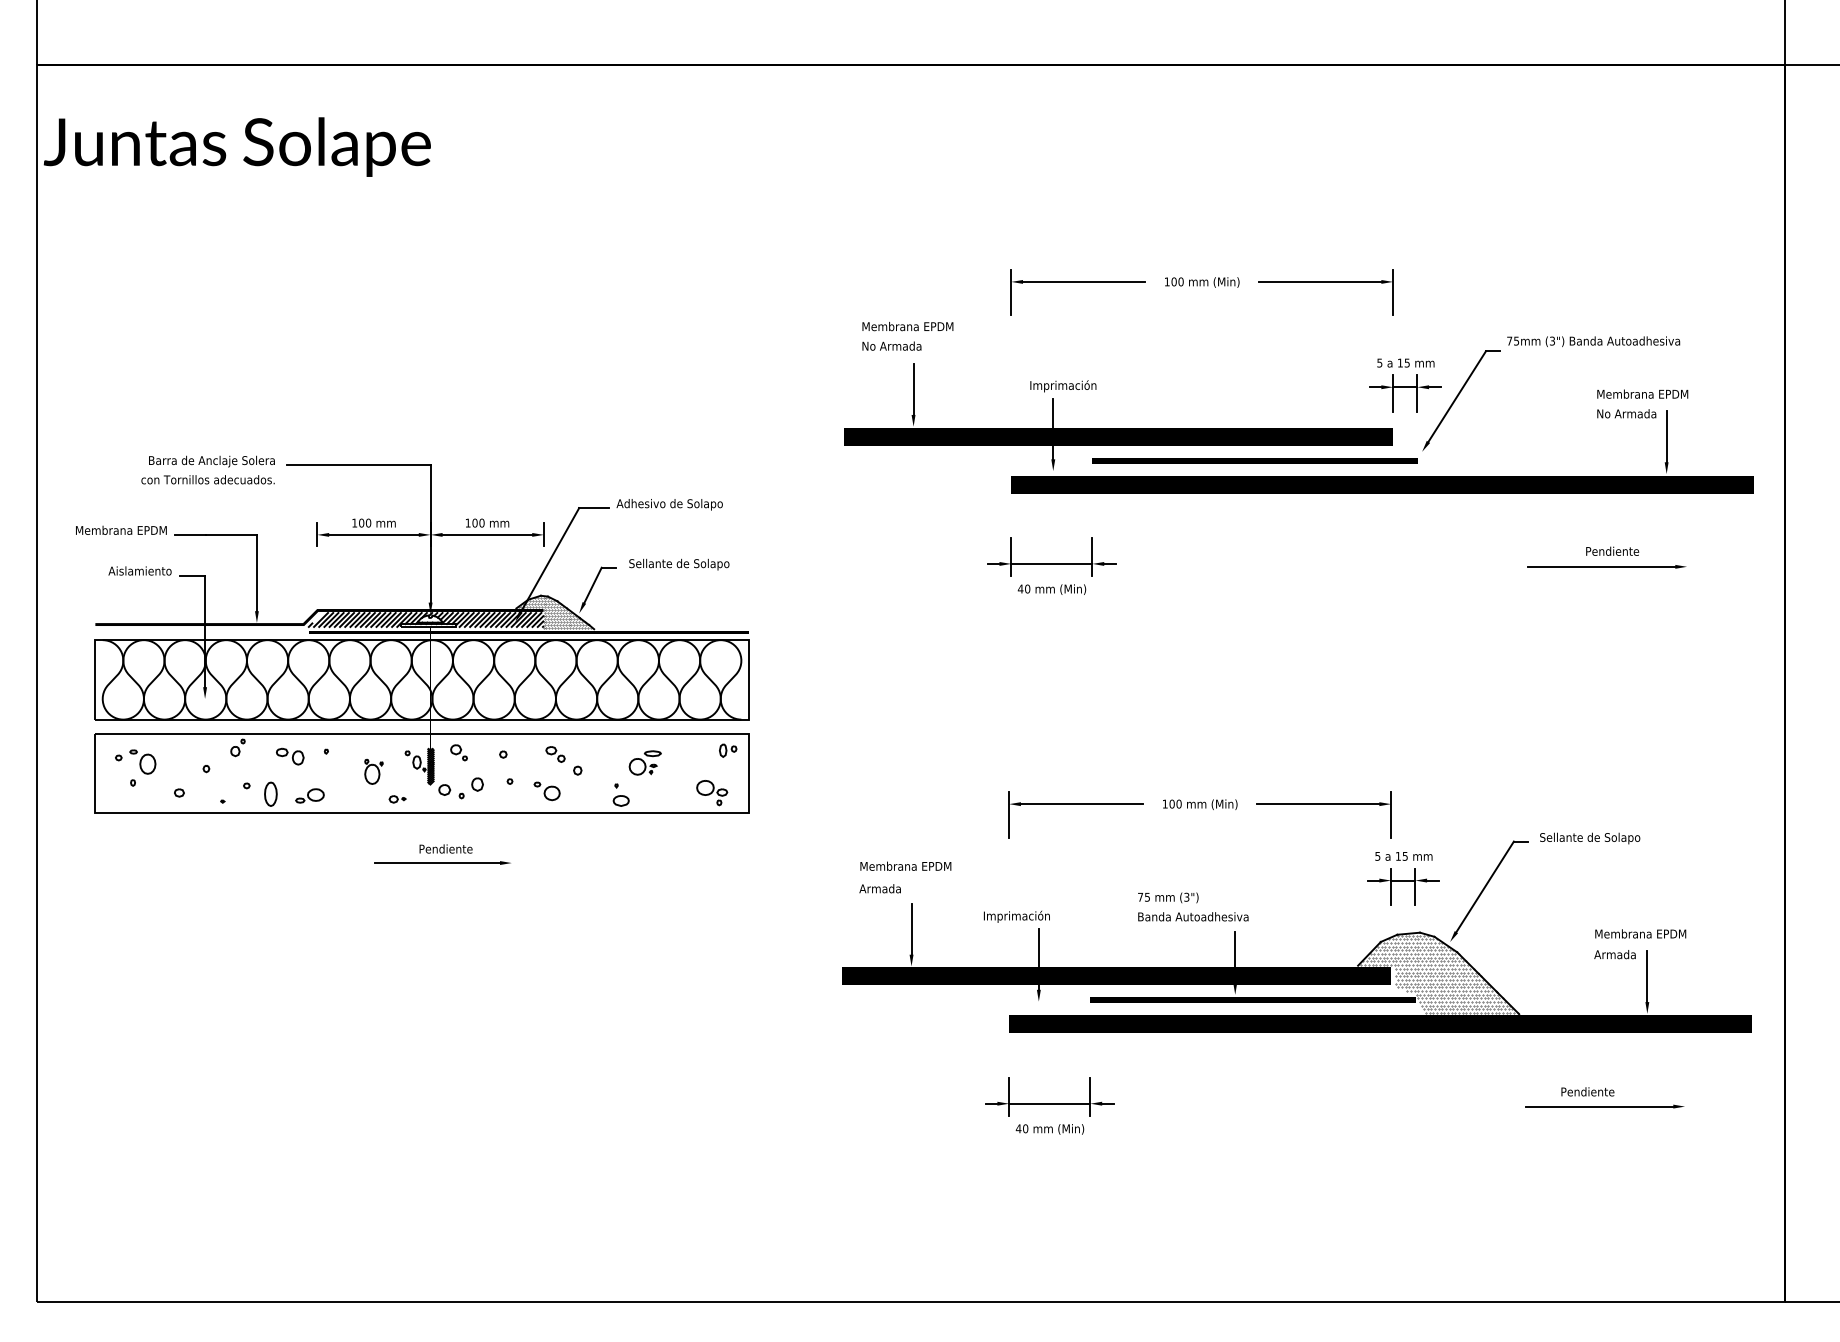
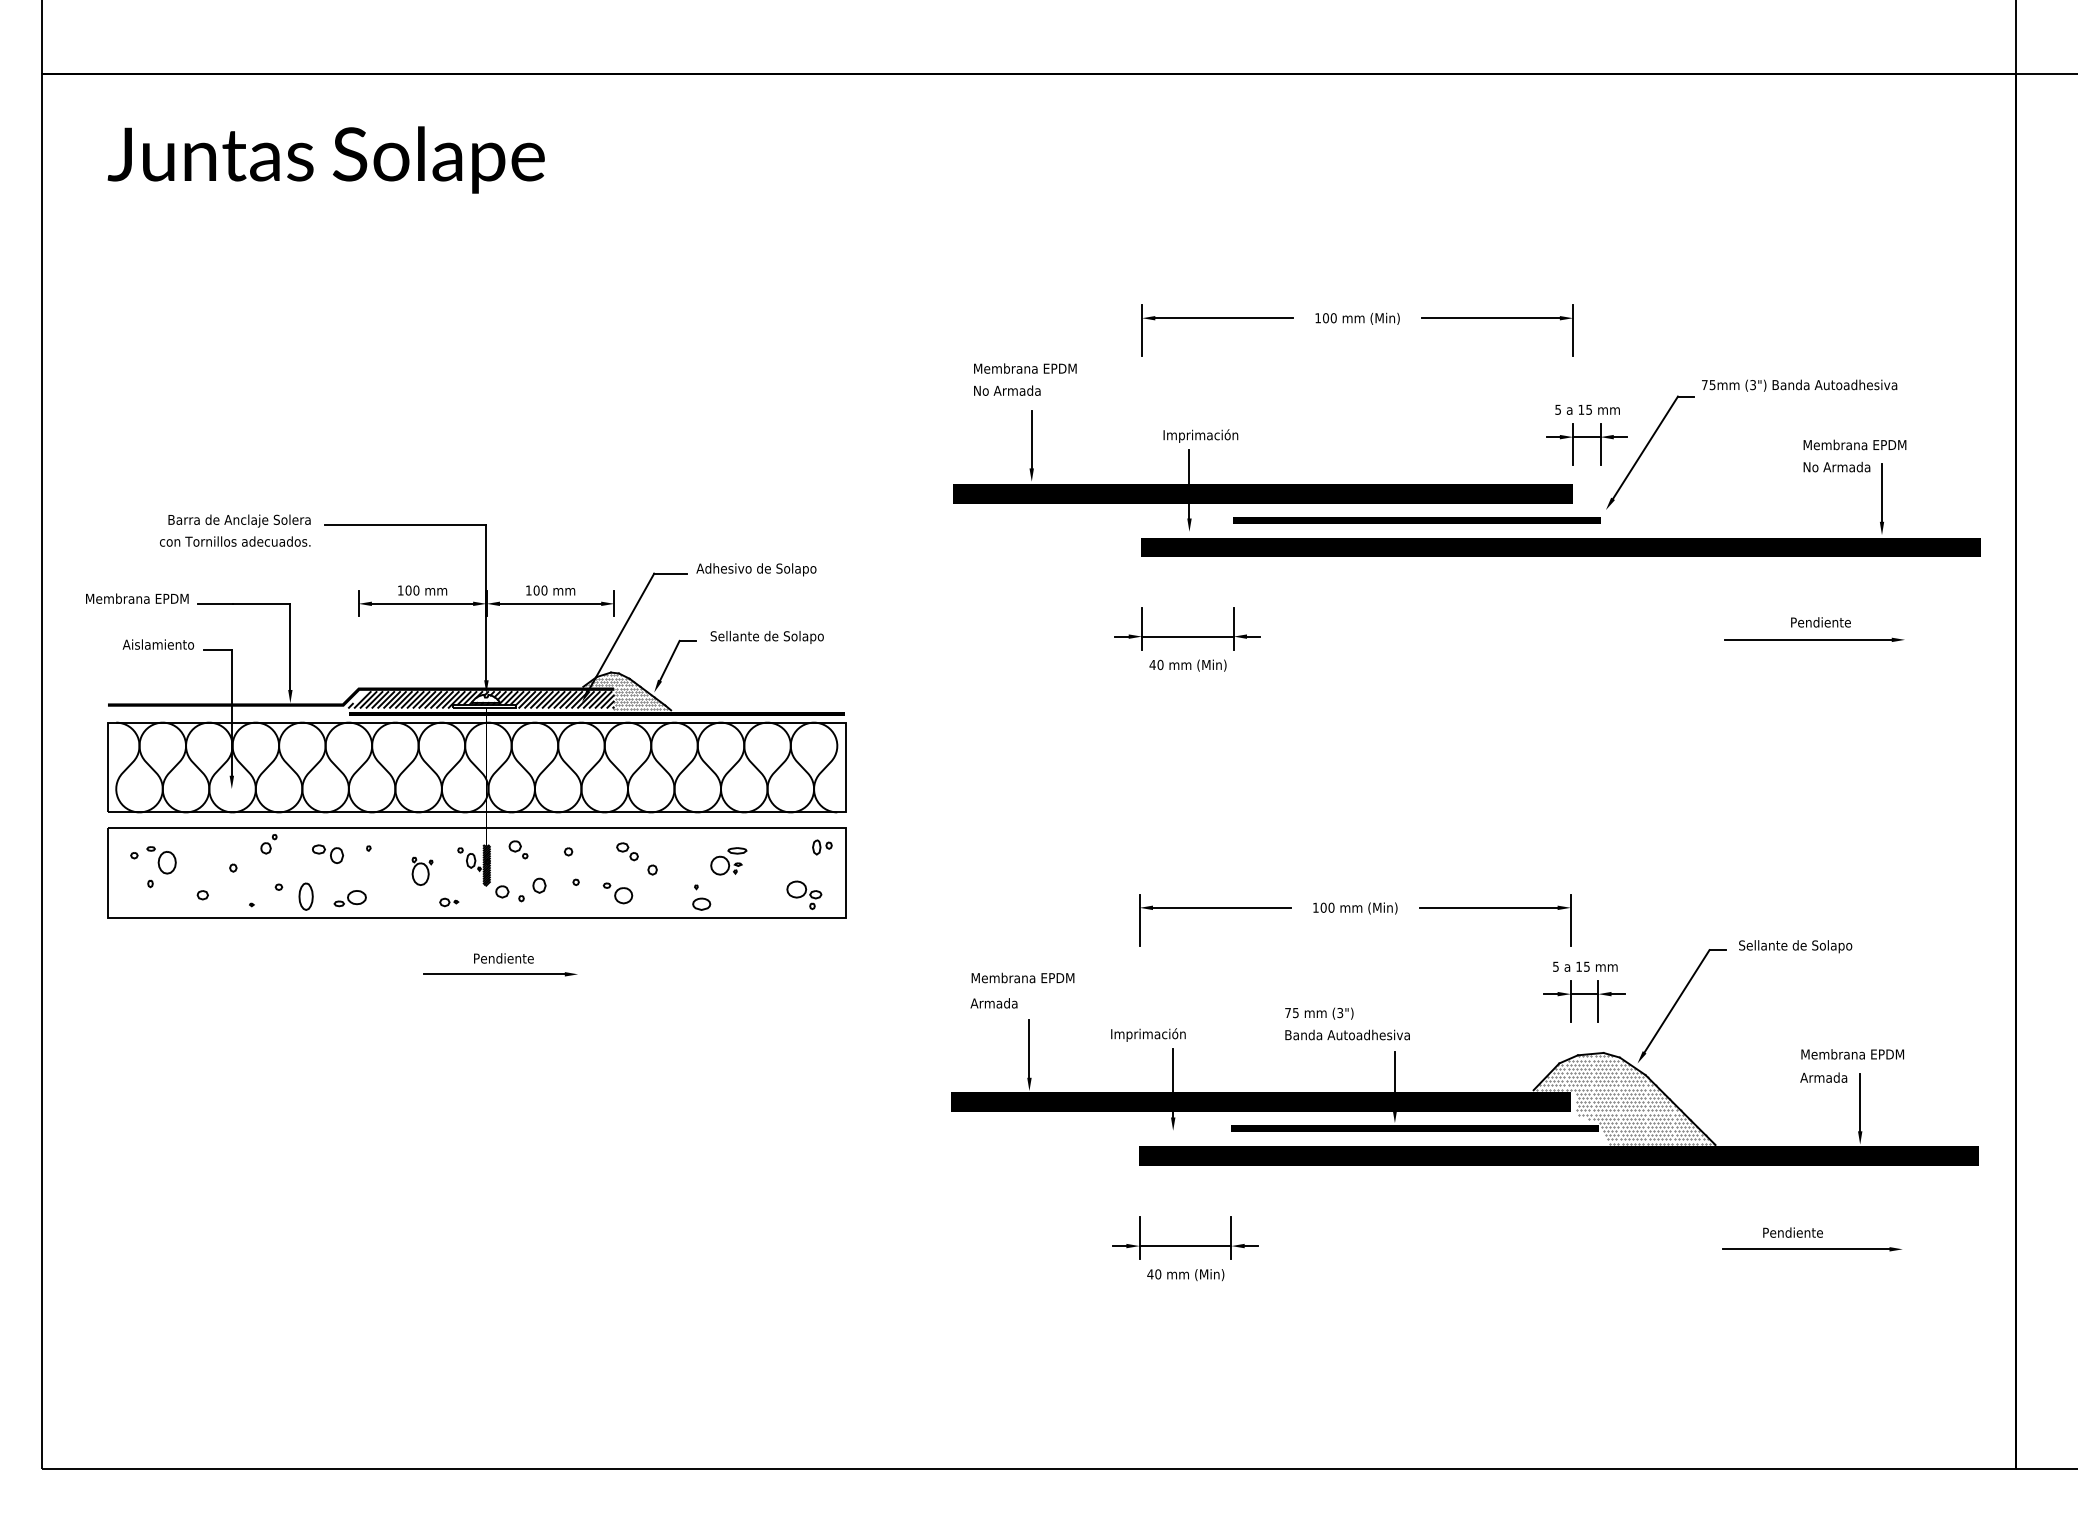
text: (236, 146) -> (325, 159), moved

